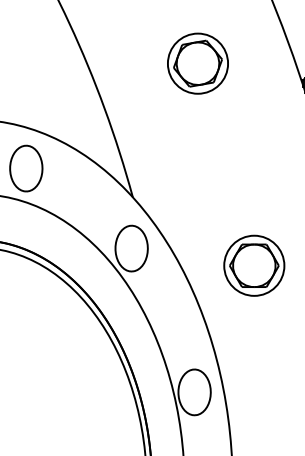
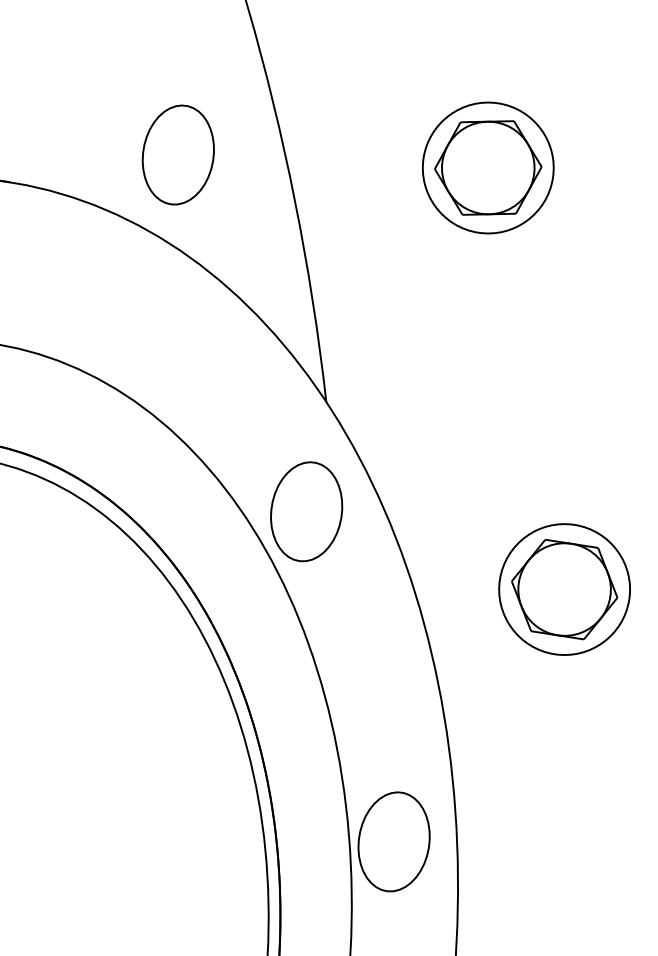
part: (197, 63) -> (487, 167), moved
part: (26, 168) -> (178, 154), moved

